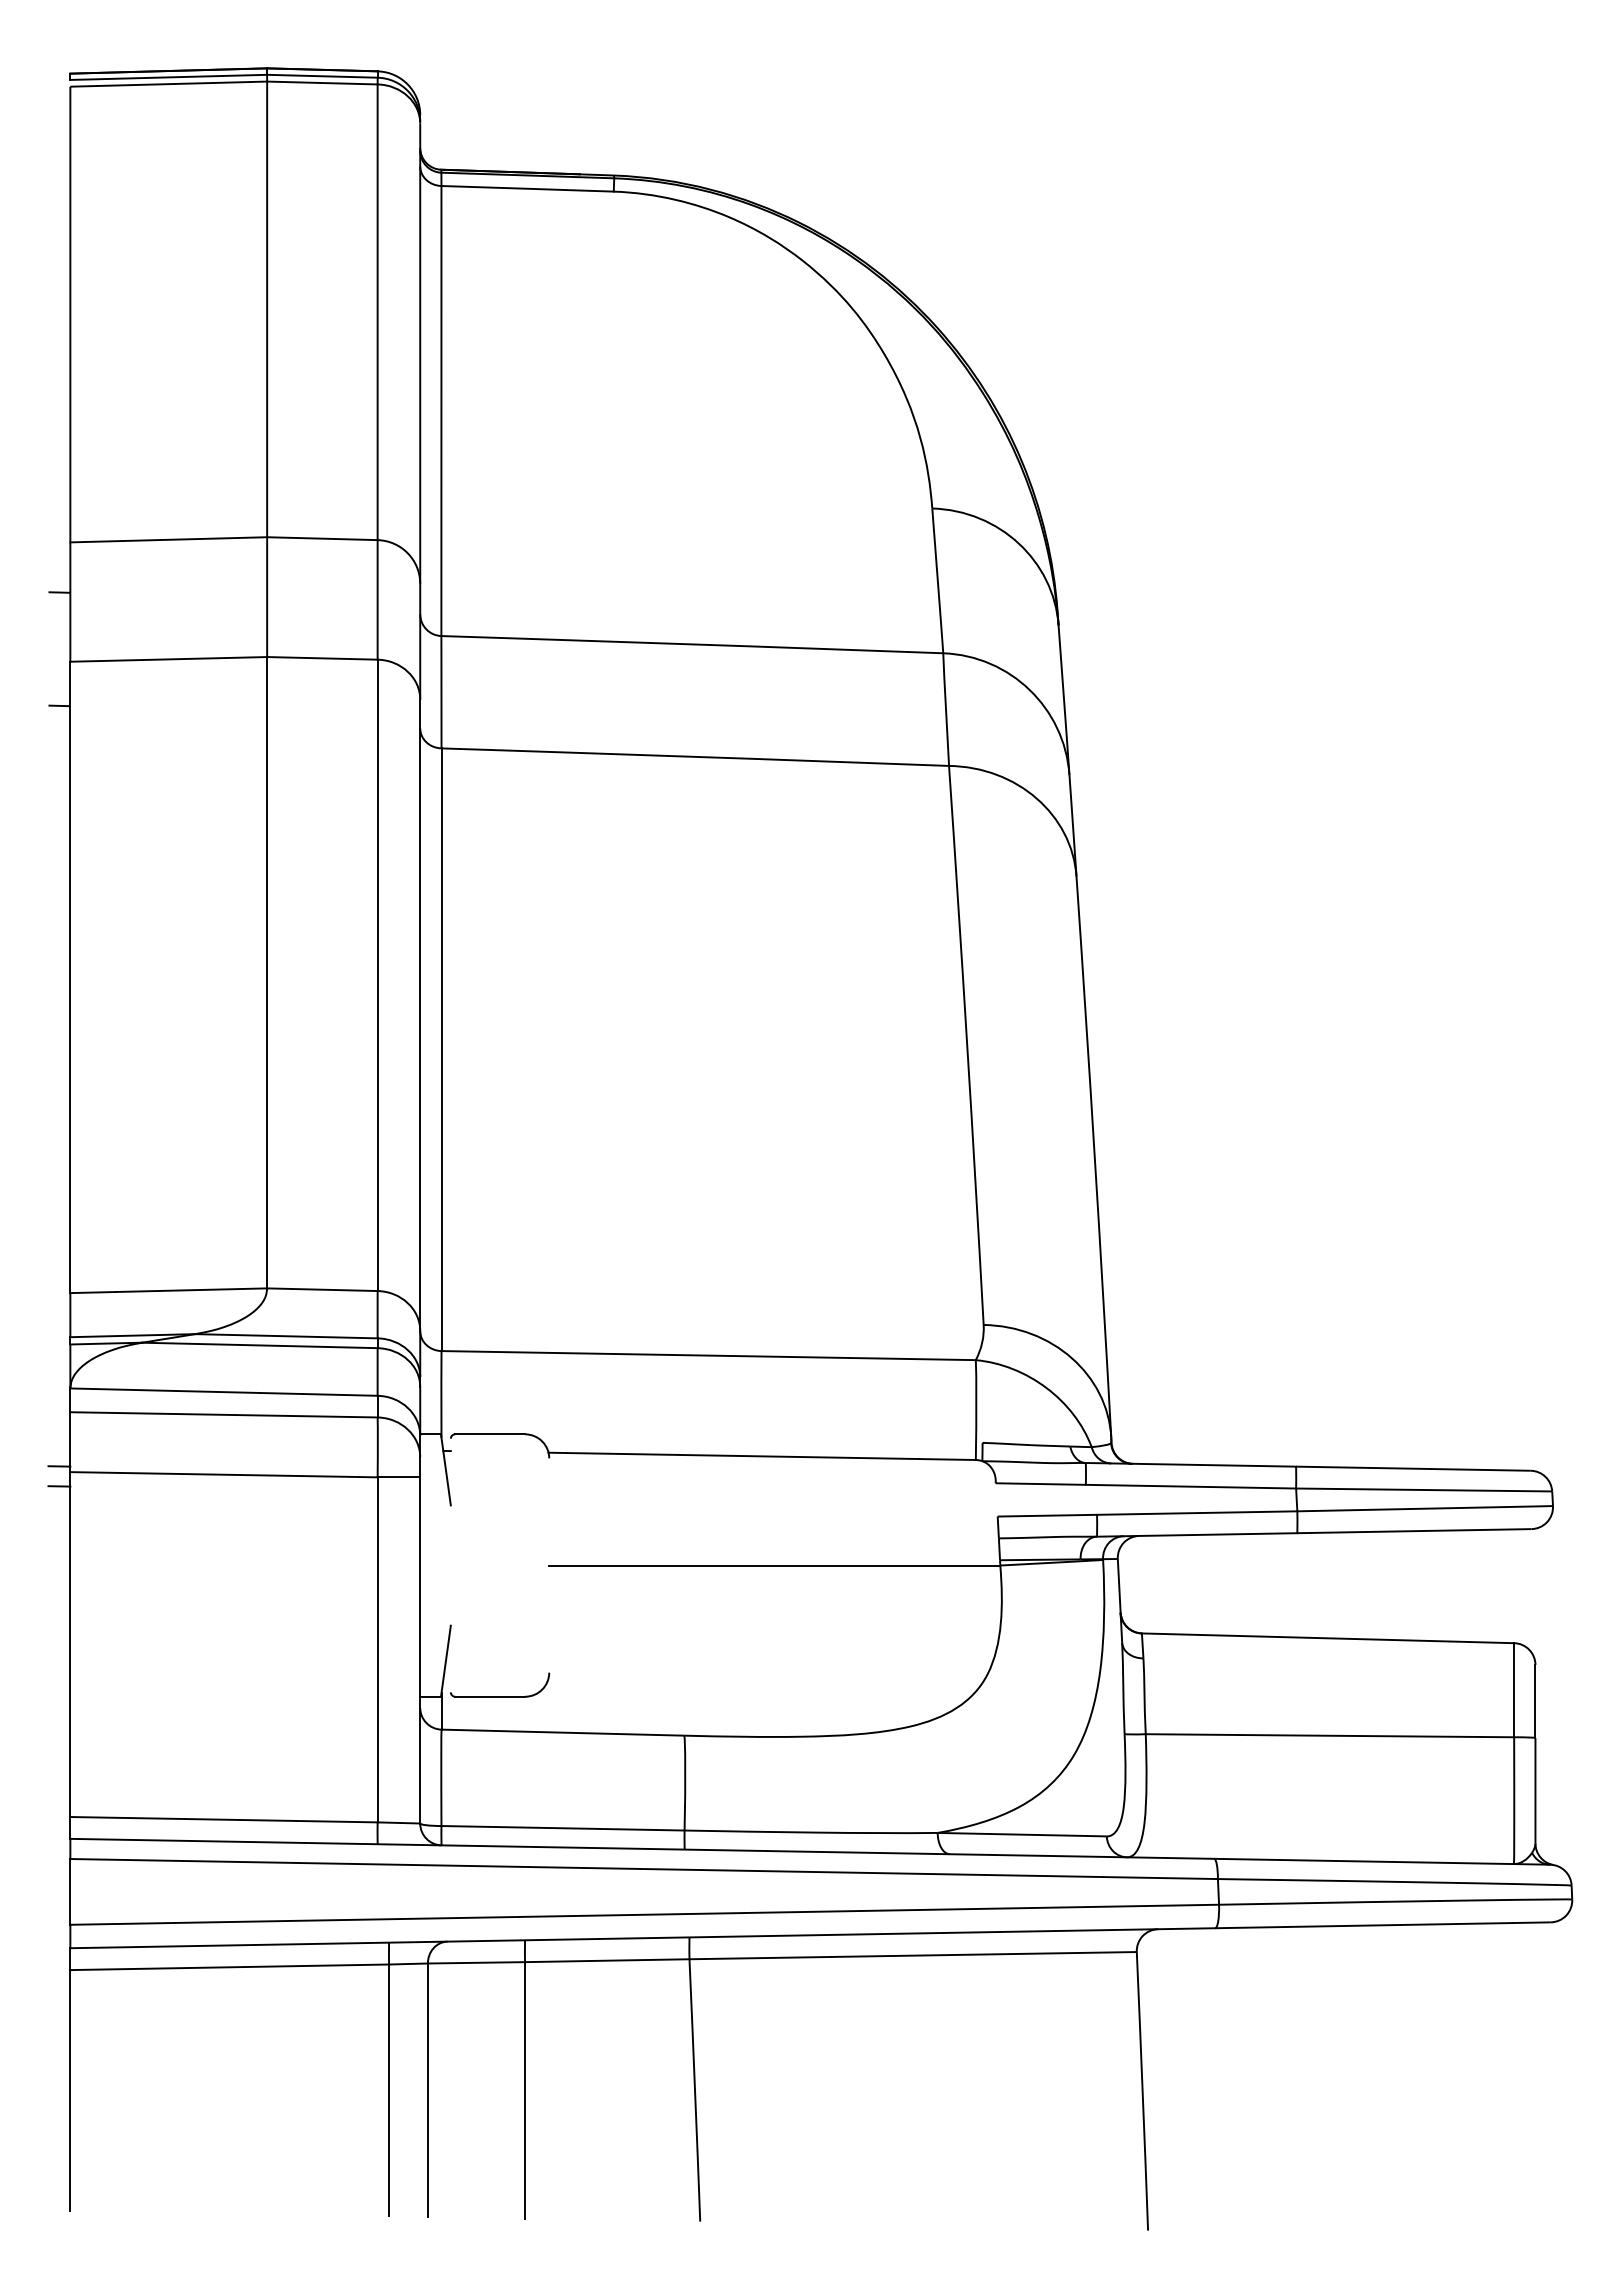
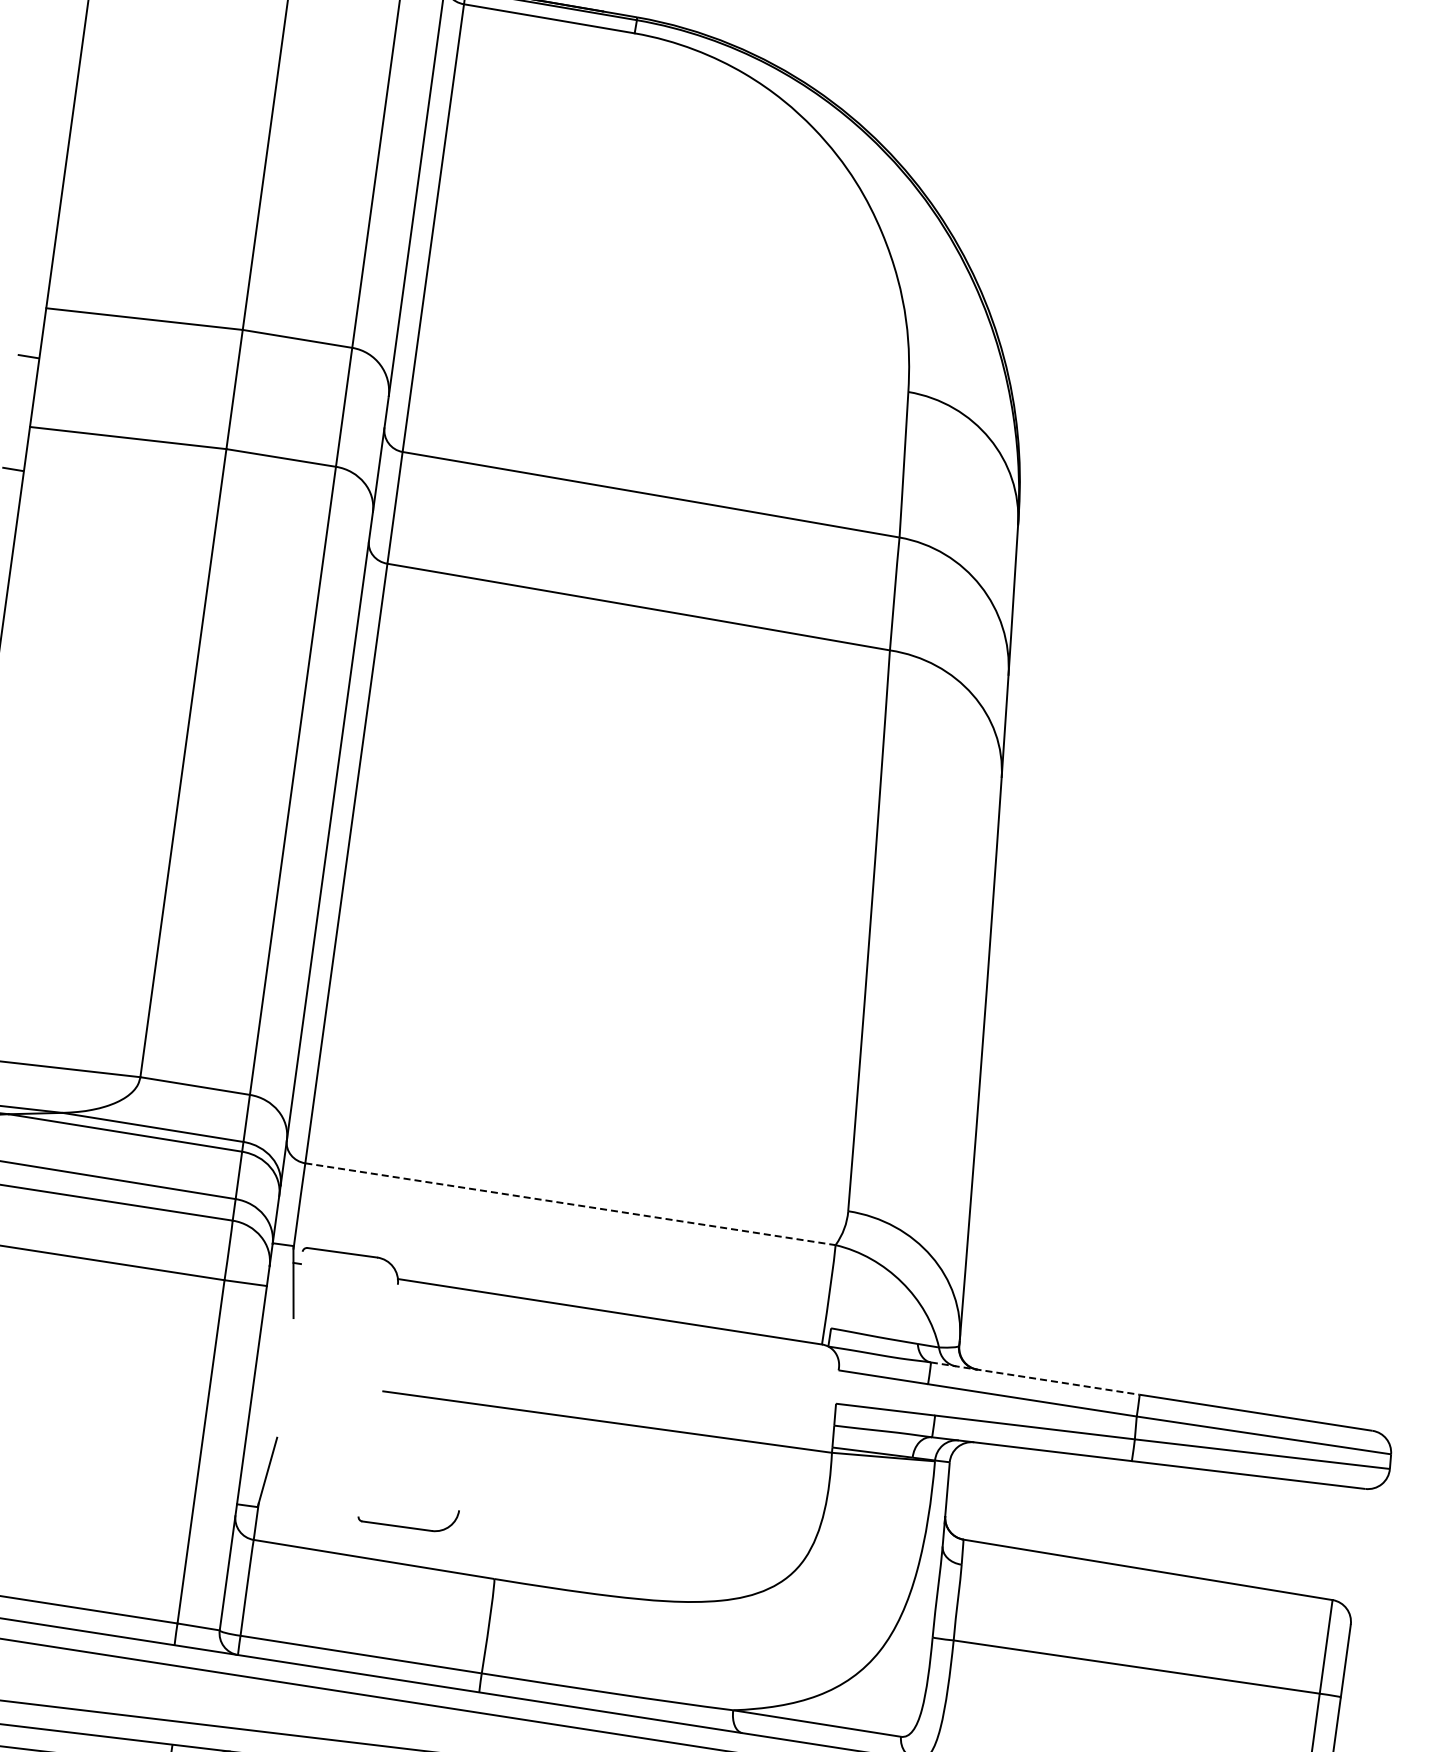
line: (709, 1355) -> (571, 1204), solid -> dashed
line: (1191, 1464) -> (1035, 1378), solid -> dashed
part: (500, 1696) -> (407, 1527), moved

